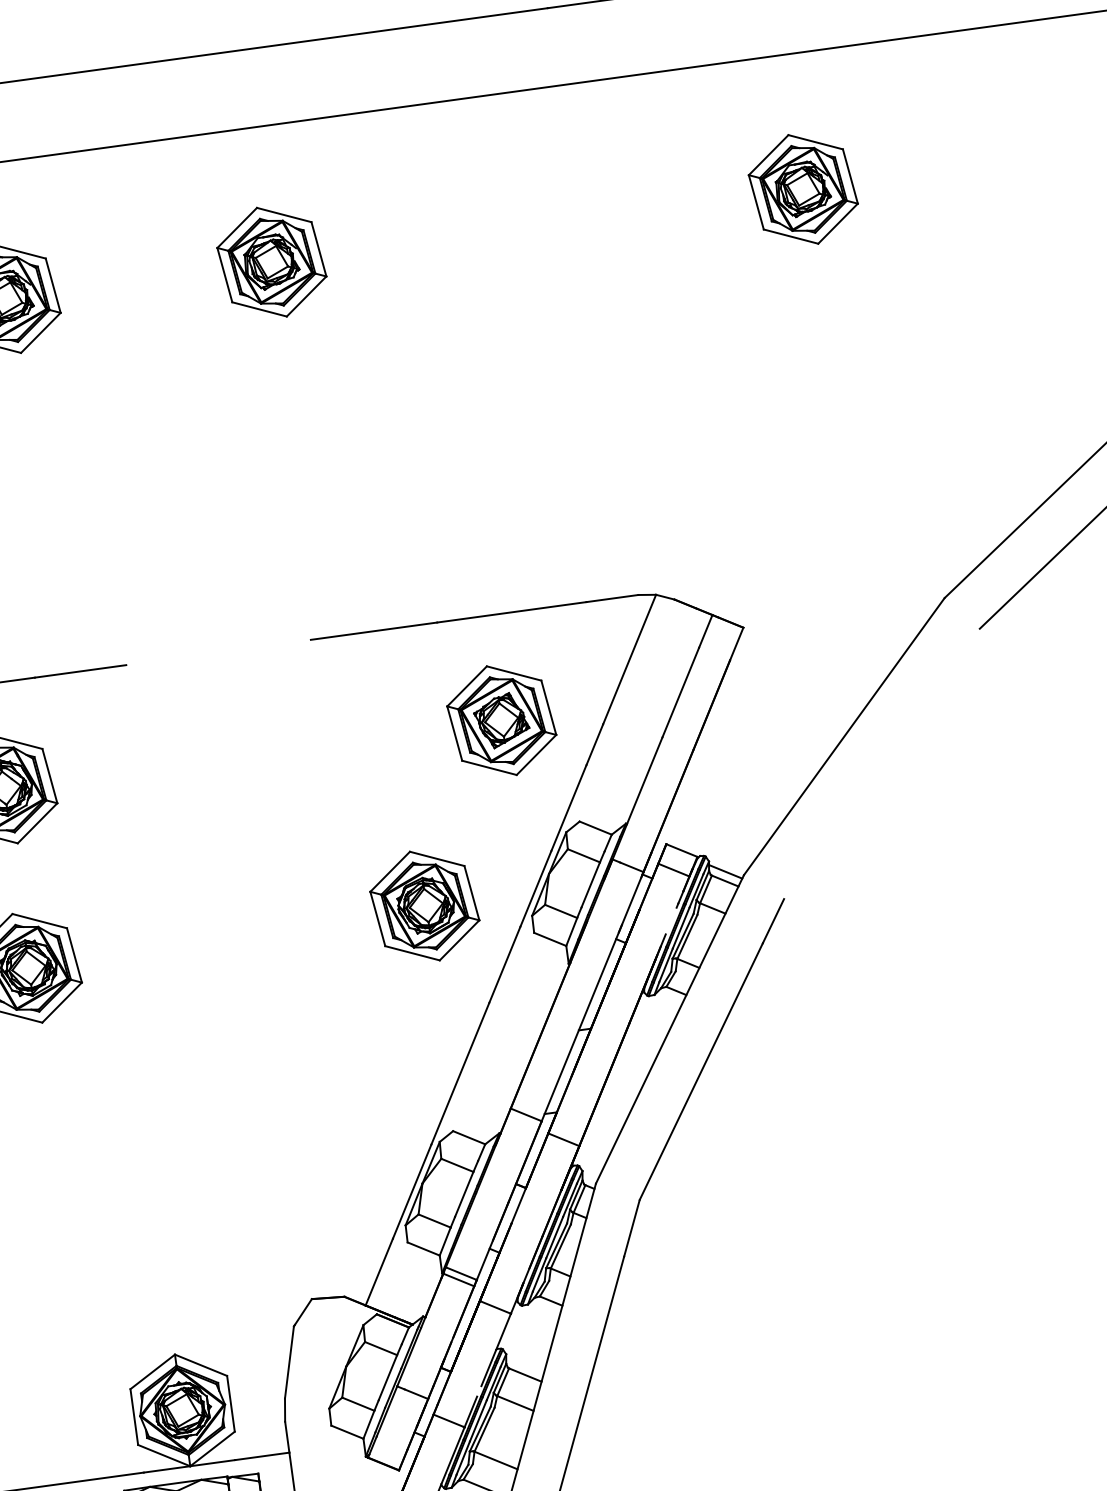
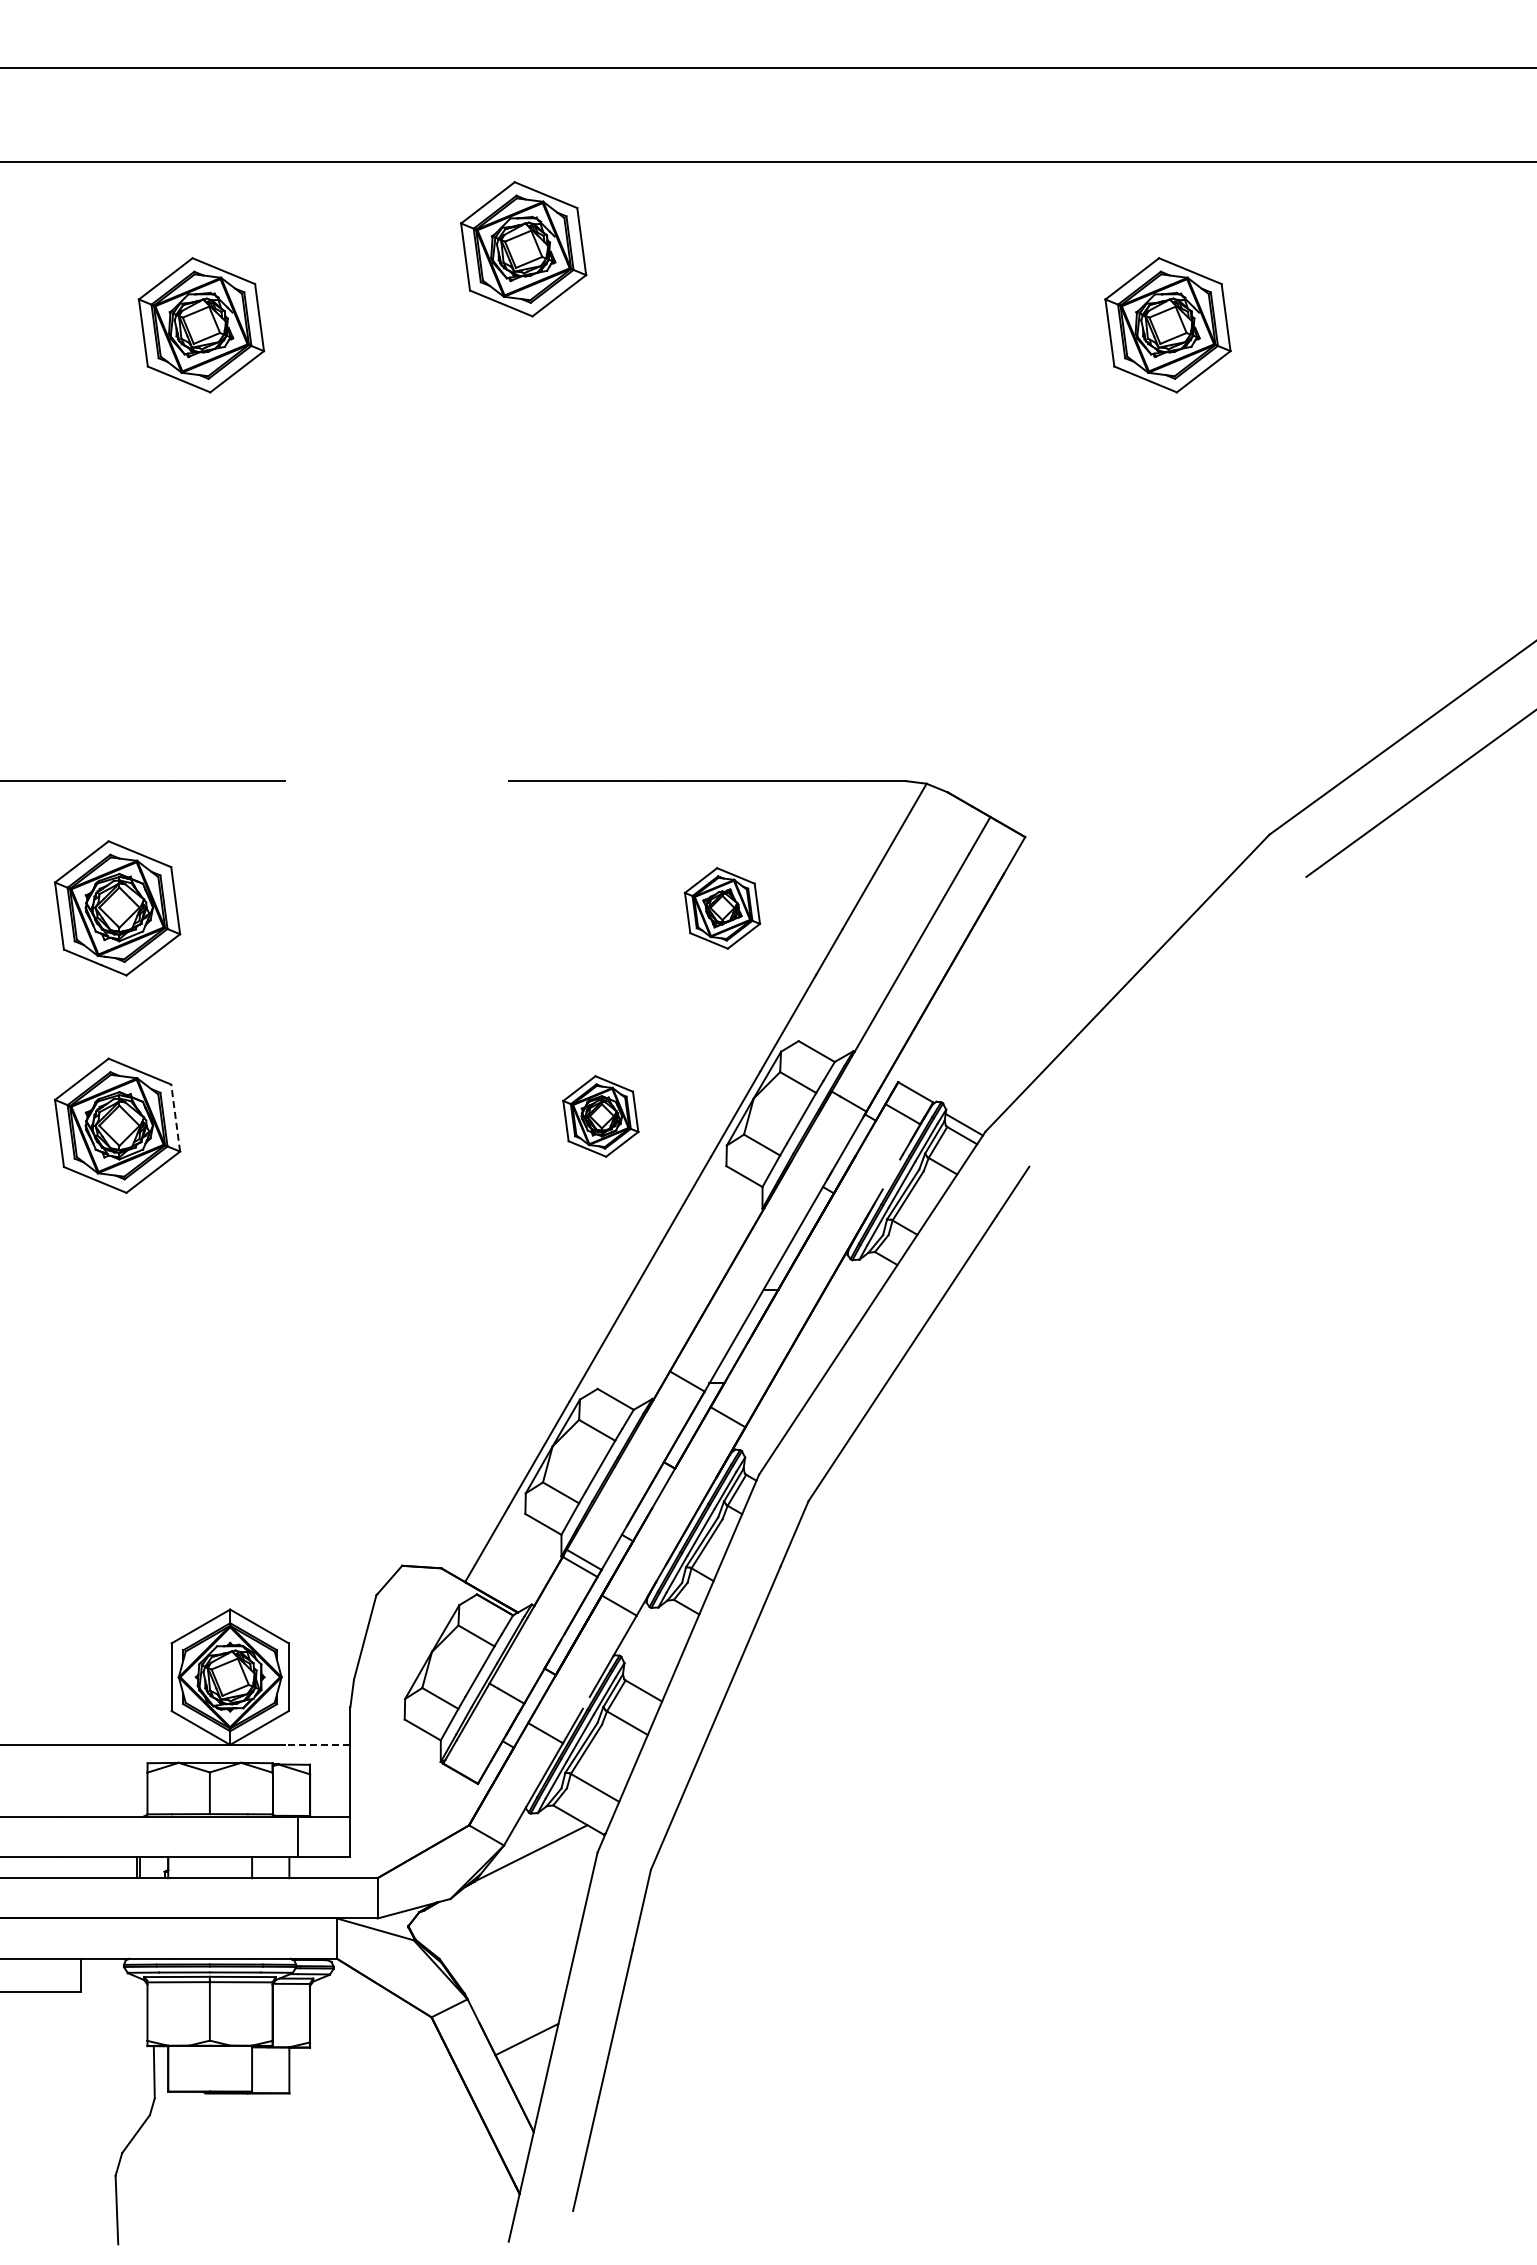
part: (271, 262) -> (523, 249), moved
part: (501, 720) -> (722, 908), size x0.6
part: (424, 906) -> (600, 1116), size x0.6
line: (74, 955) -> (175, 1118), solid -> dashed
line: (262, 1456) -> (317, 1744), solid -> dashed

